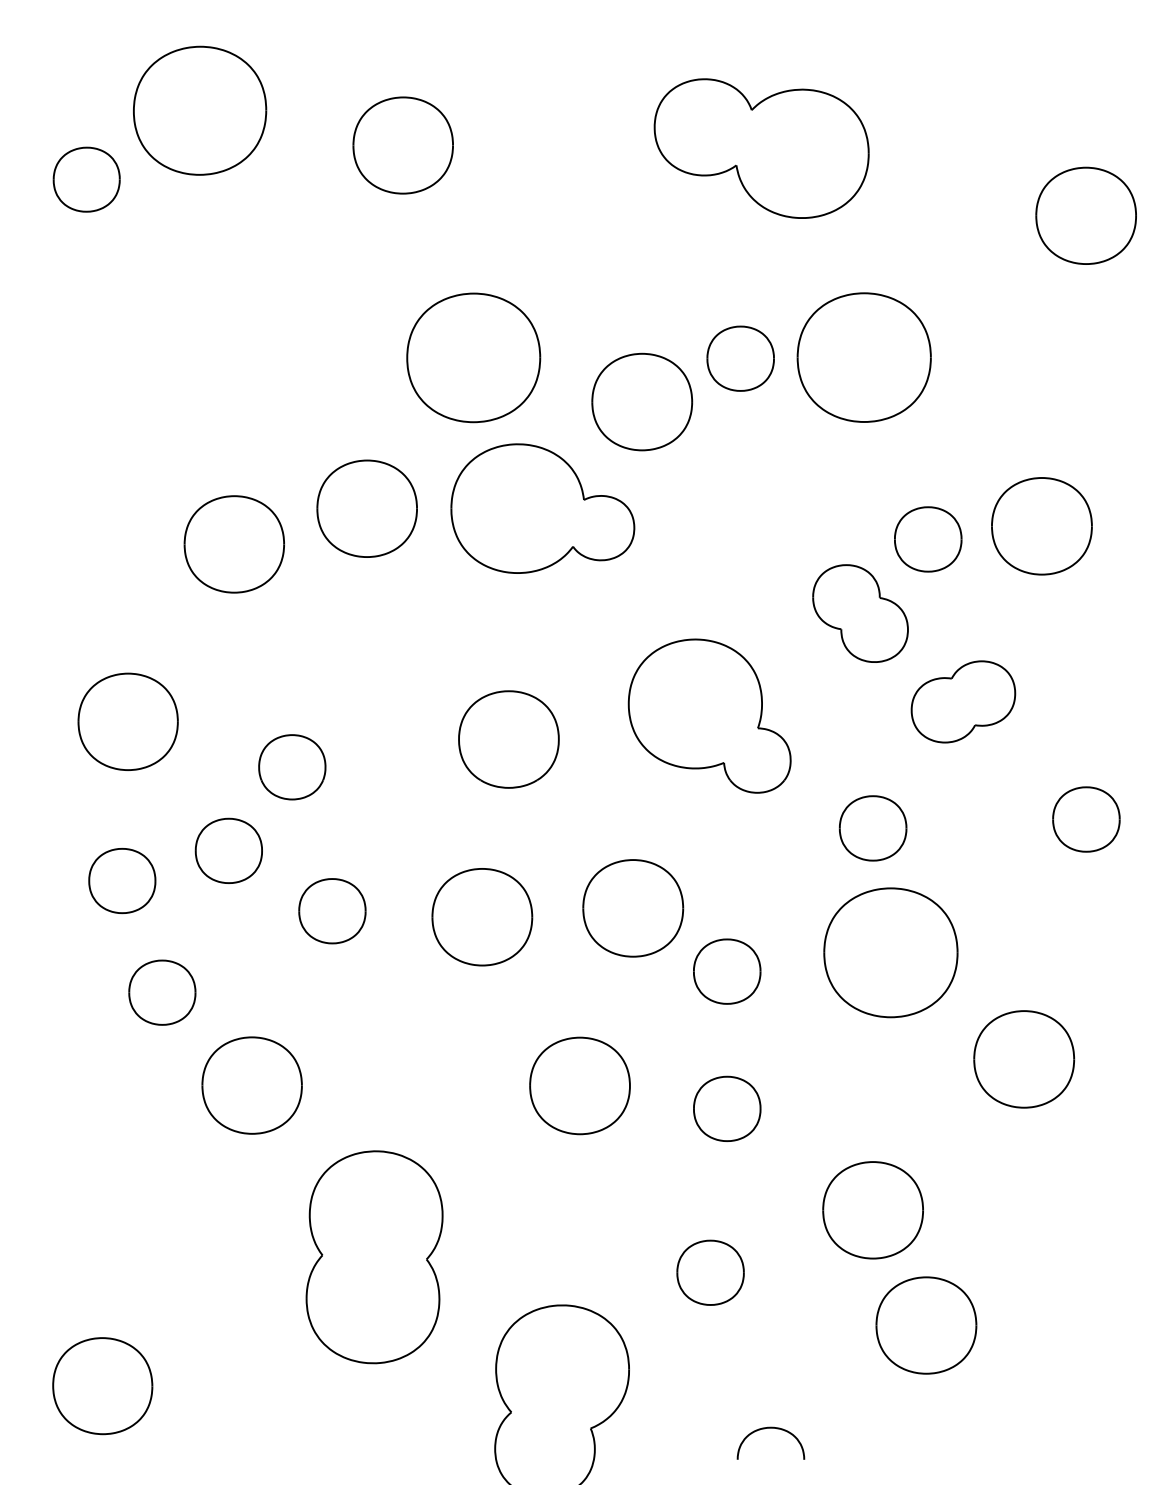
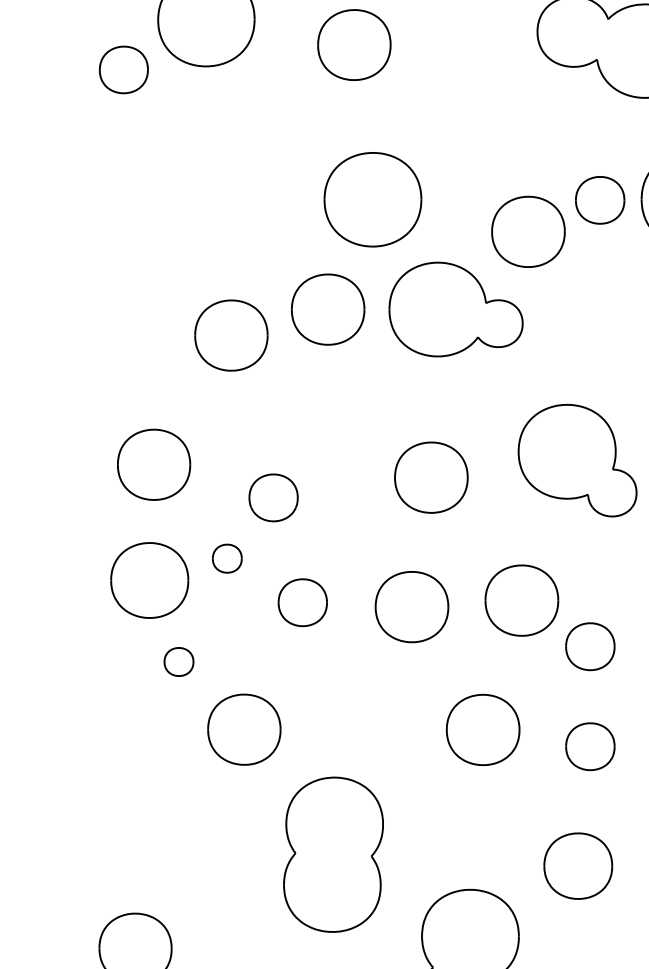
part: (473, 357) -> (372, 199), moved
part: (228, 850) -> (227, 558), size x0.6
part: (122, 881) -> (149, 581), size x1.6
part: (162, 992) -> (179, 661), size x0.6
part: (710, 1272) -> (578, 865), size x1.4

